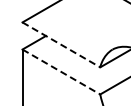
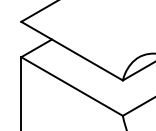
line: (61, 44) -> (72, 50), dashed -> solid
line: (61, 71) -> (72, 85), dashed -> solid

